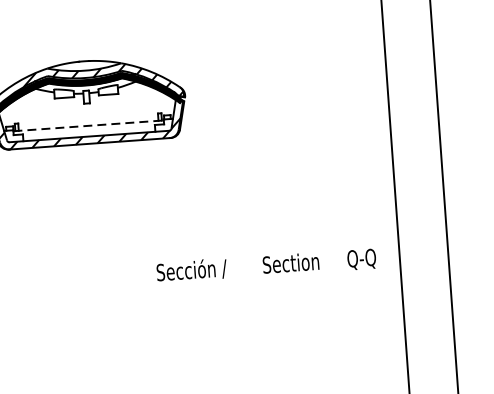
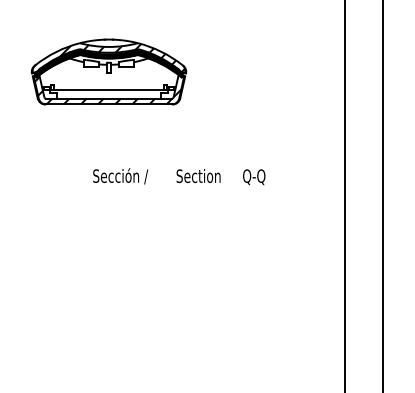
line: (89, 126) -> (109, 90), dashed -> solid
text: (266, 265) -> (179, 176), moved

